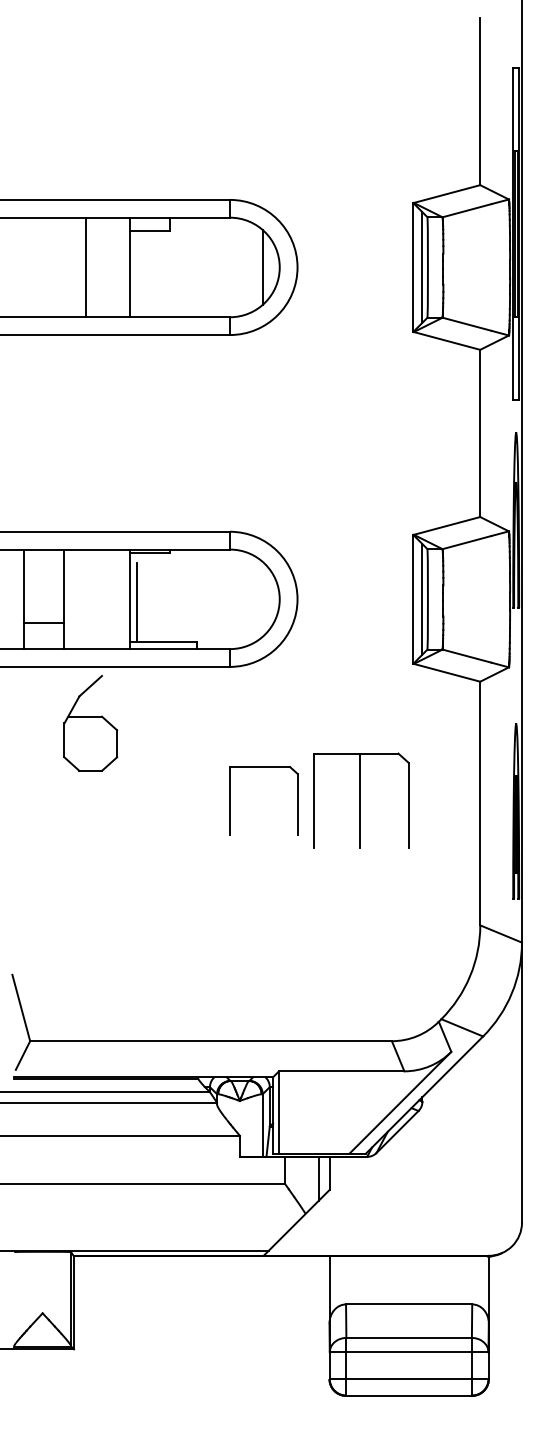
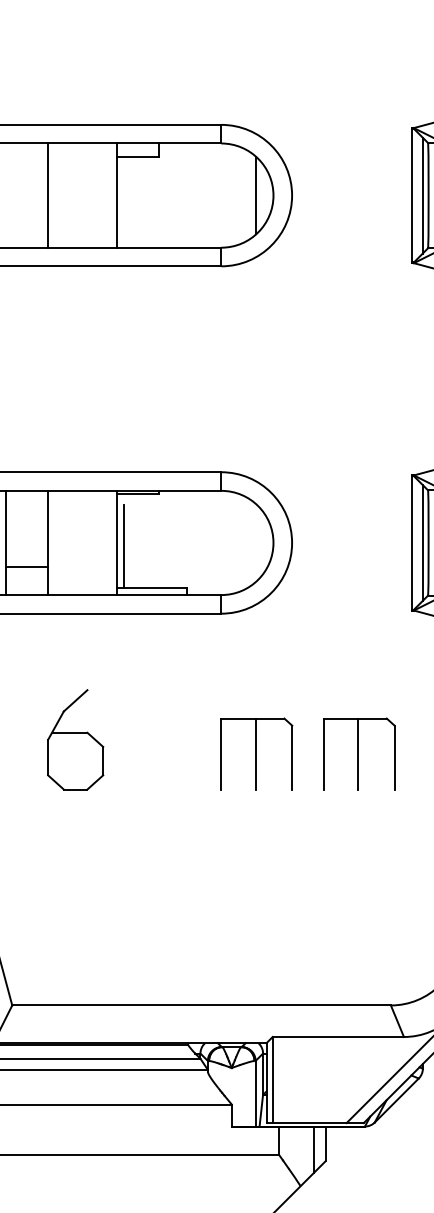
line: (86, 267) -> (48, 195), moved
part: (90, 723) -> (75, 739), moved
line: (262, 800) -> (255, 753), added
part: (361, 800) -> (359, 753), size x0.71

